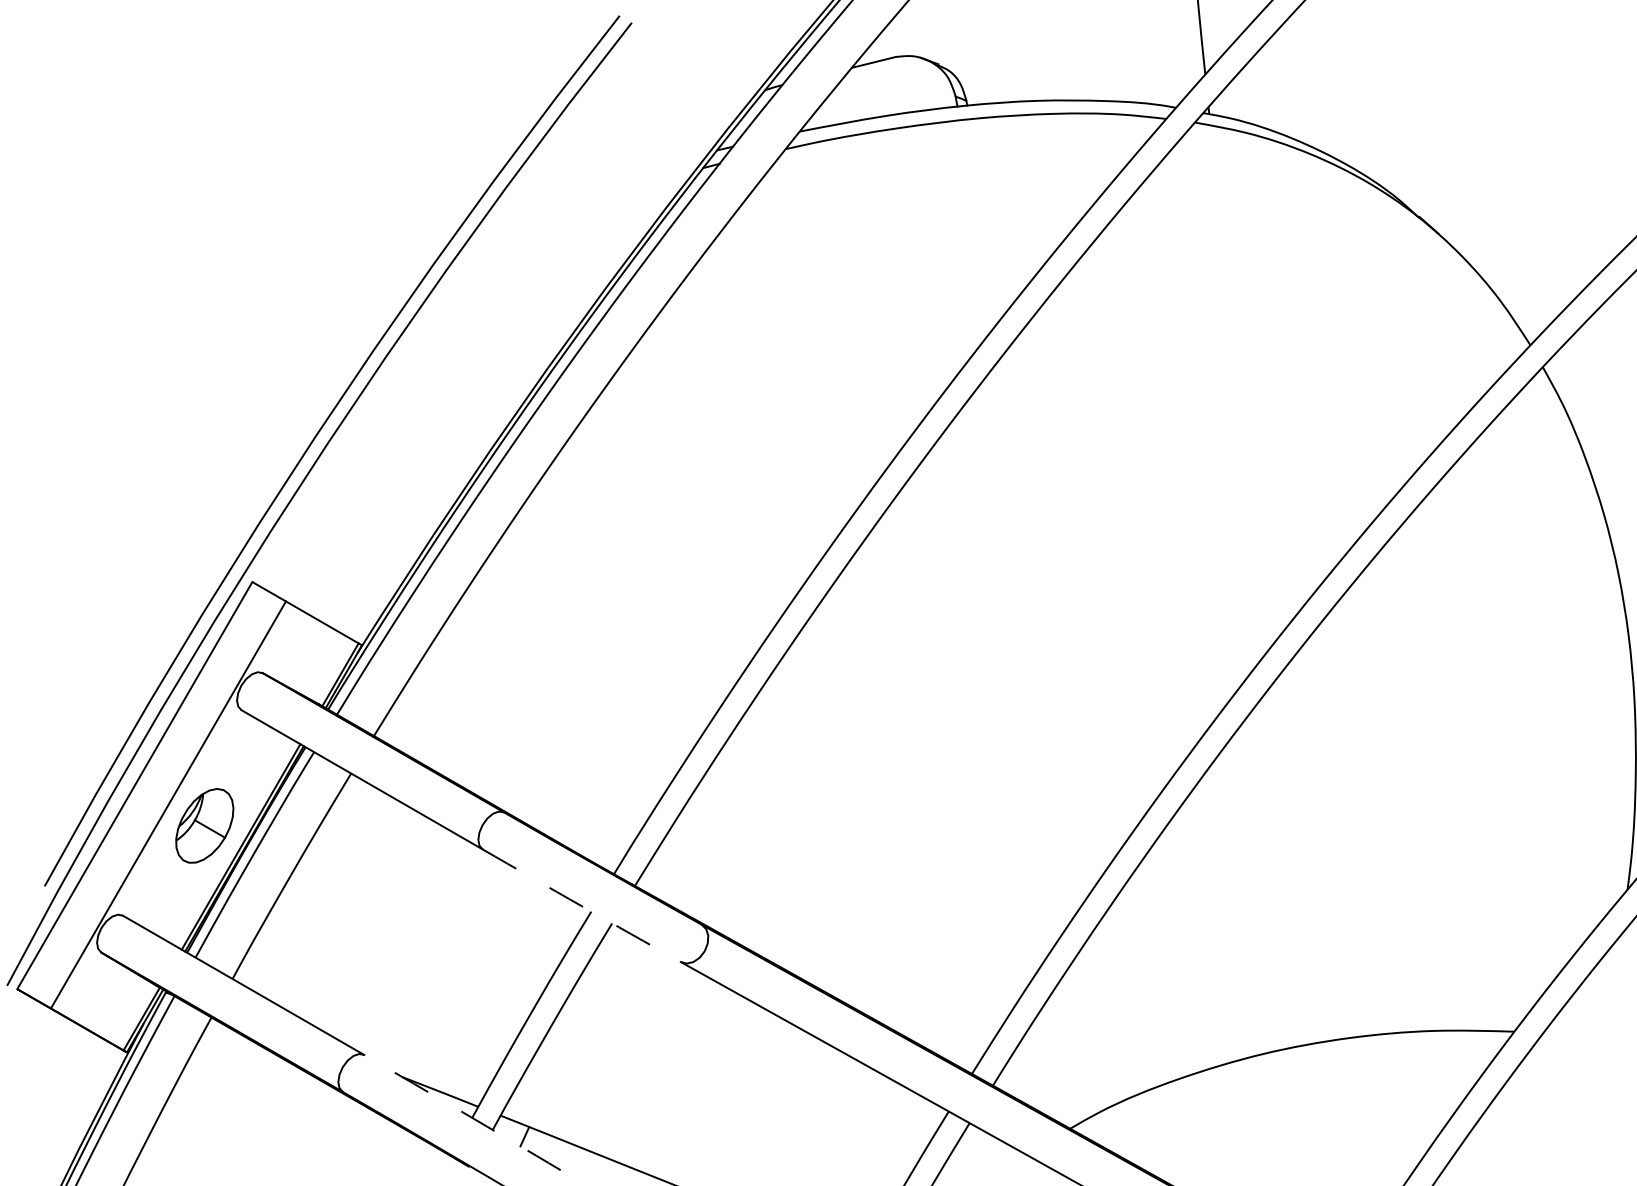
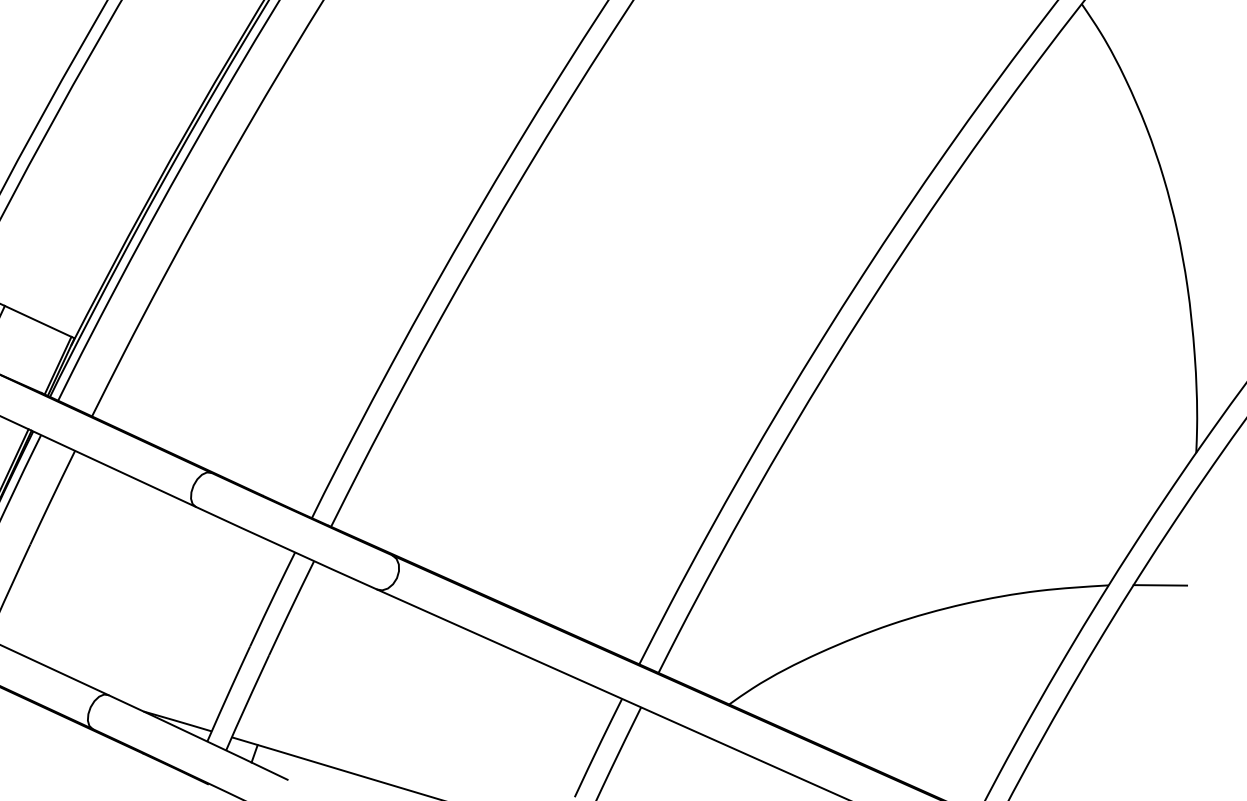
arc: (581, 906) -> (286, 548), dashed -> solid
line: (1572, 1036) -> (1159, 585), added
arc: (462, 1112) -> (198, 737), dashed -> solid

